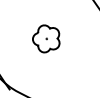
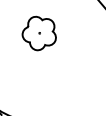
part: (46, 38) -> (39, 32), moved

